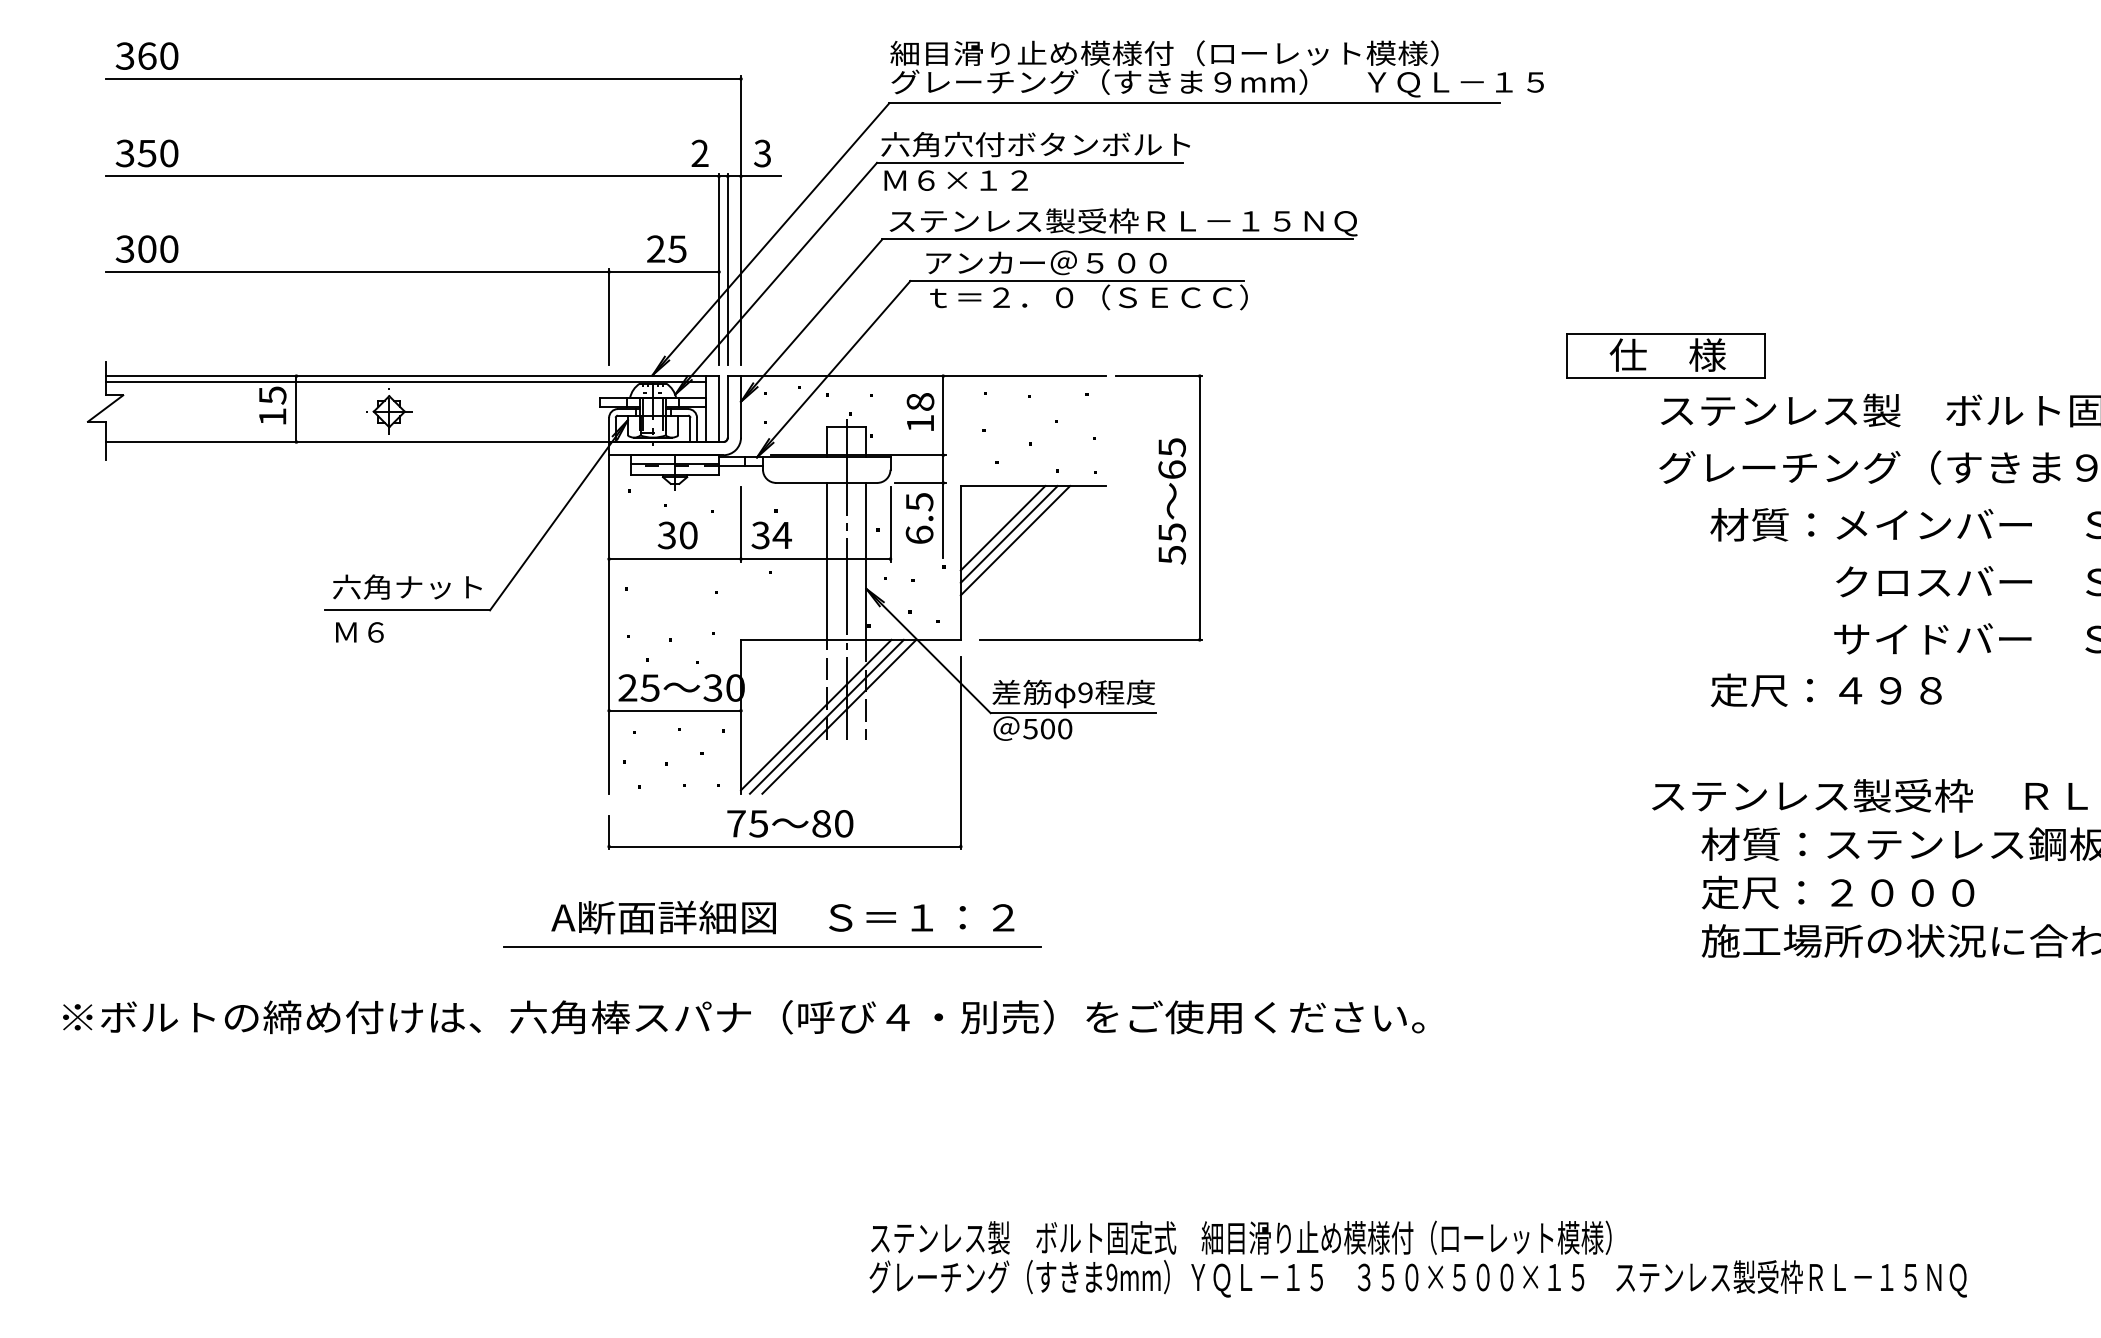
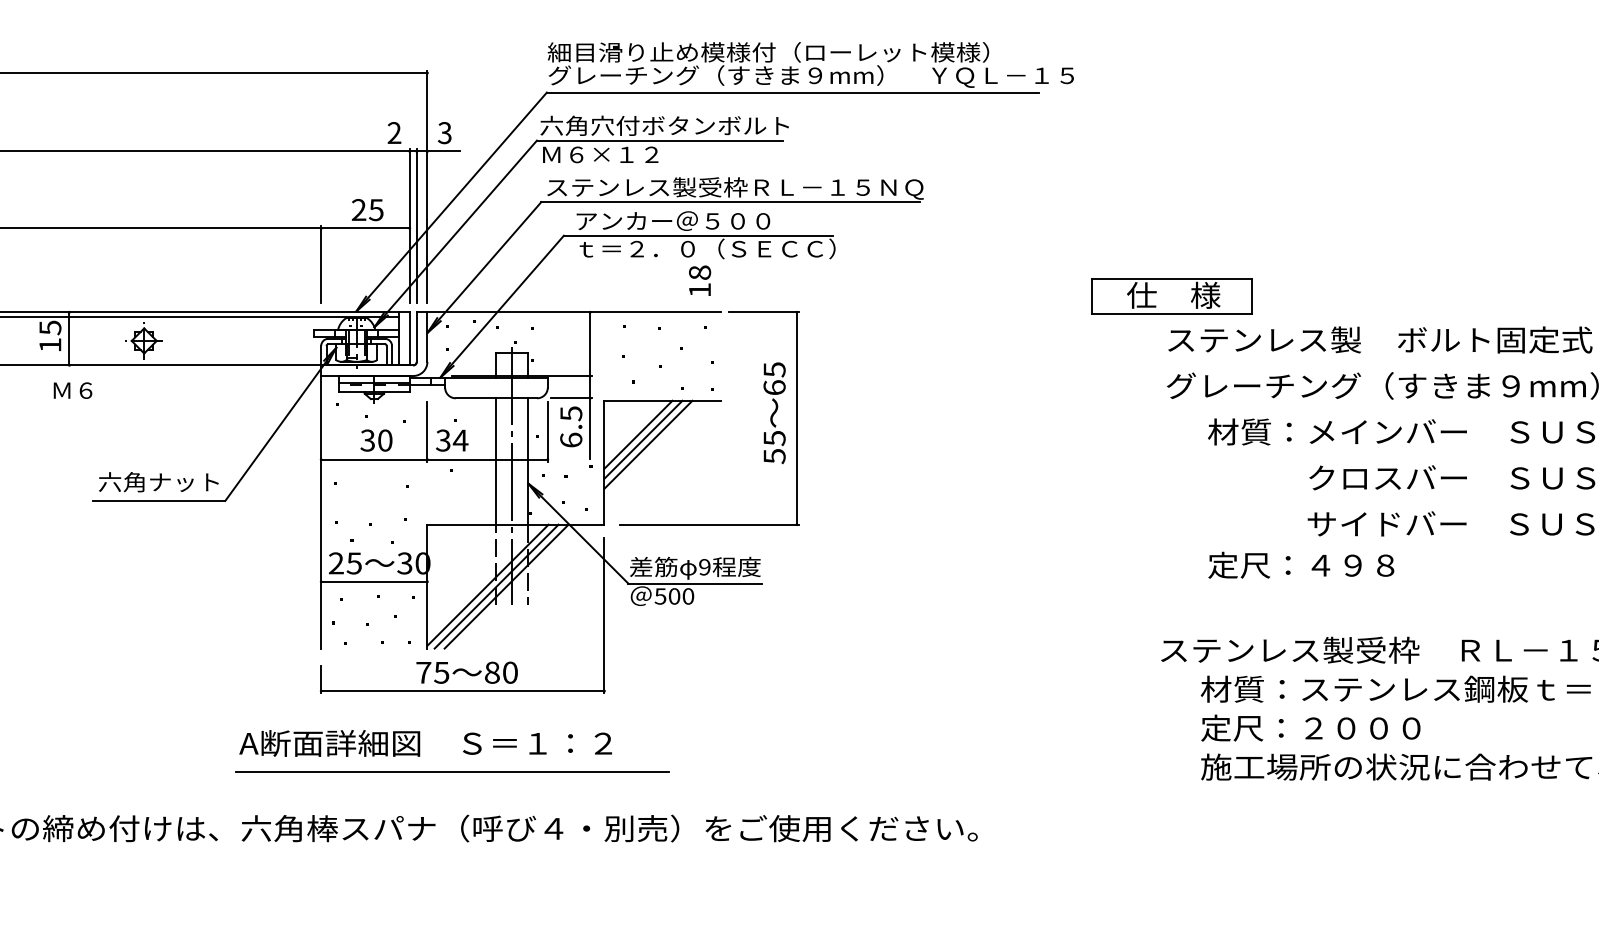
text: (920, 411) -> (699, 280), moved
text: (359, 632) -> (72, 390), moved
text: (782, 917) -> (425, 743), moved

